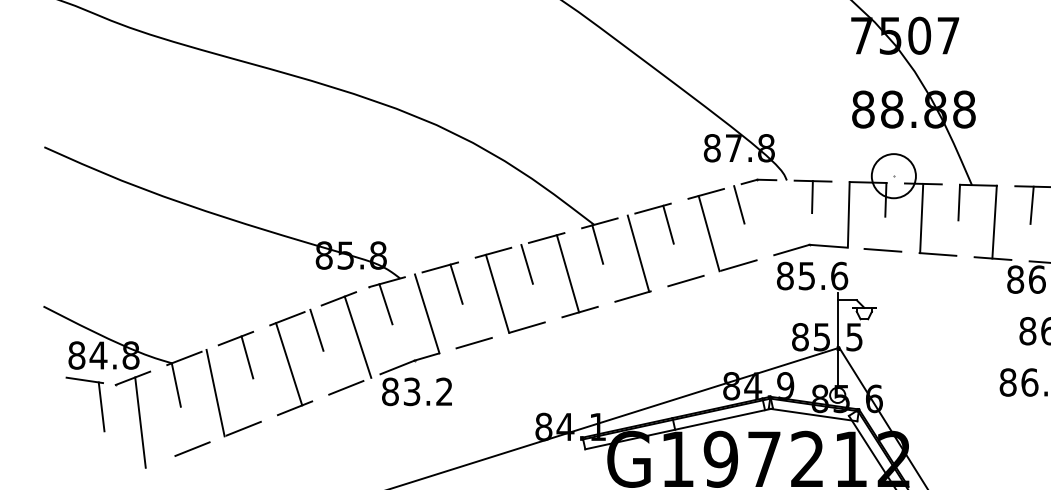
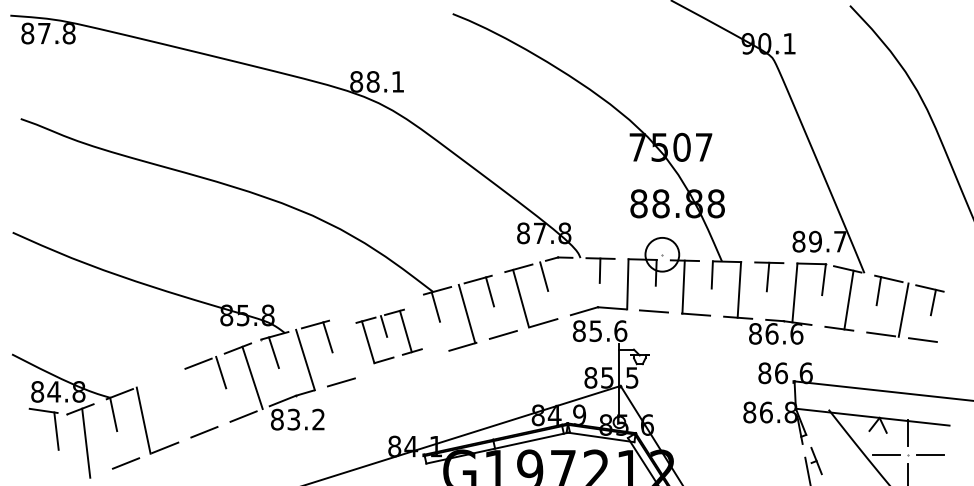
part: (535, 283) -> (388, 336), size x0.7
part: (244, 351) -> (165, 388), removed
line: (288, 364) -> (199, 398), removed

